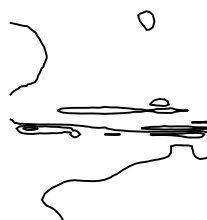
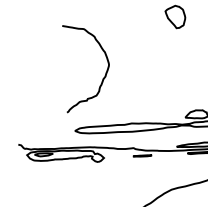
curve: (40, 68) -> (102, 78), moved

